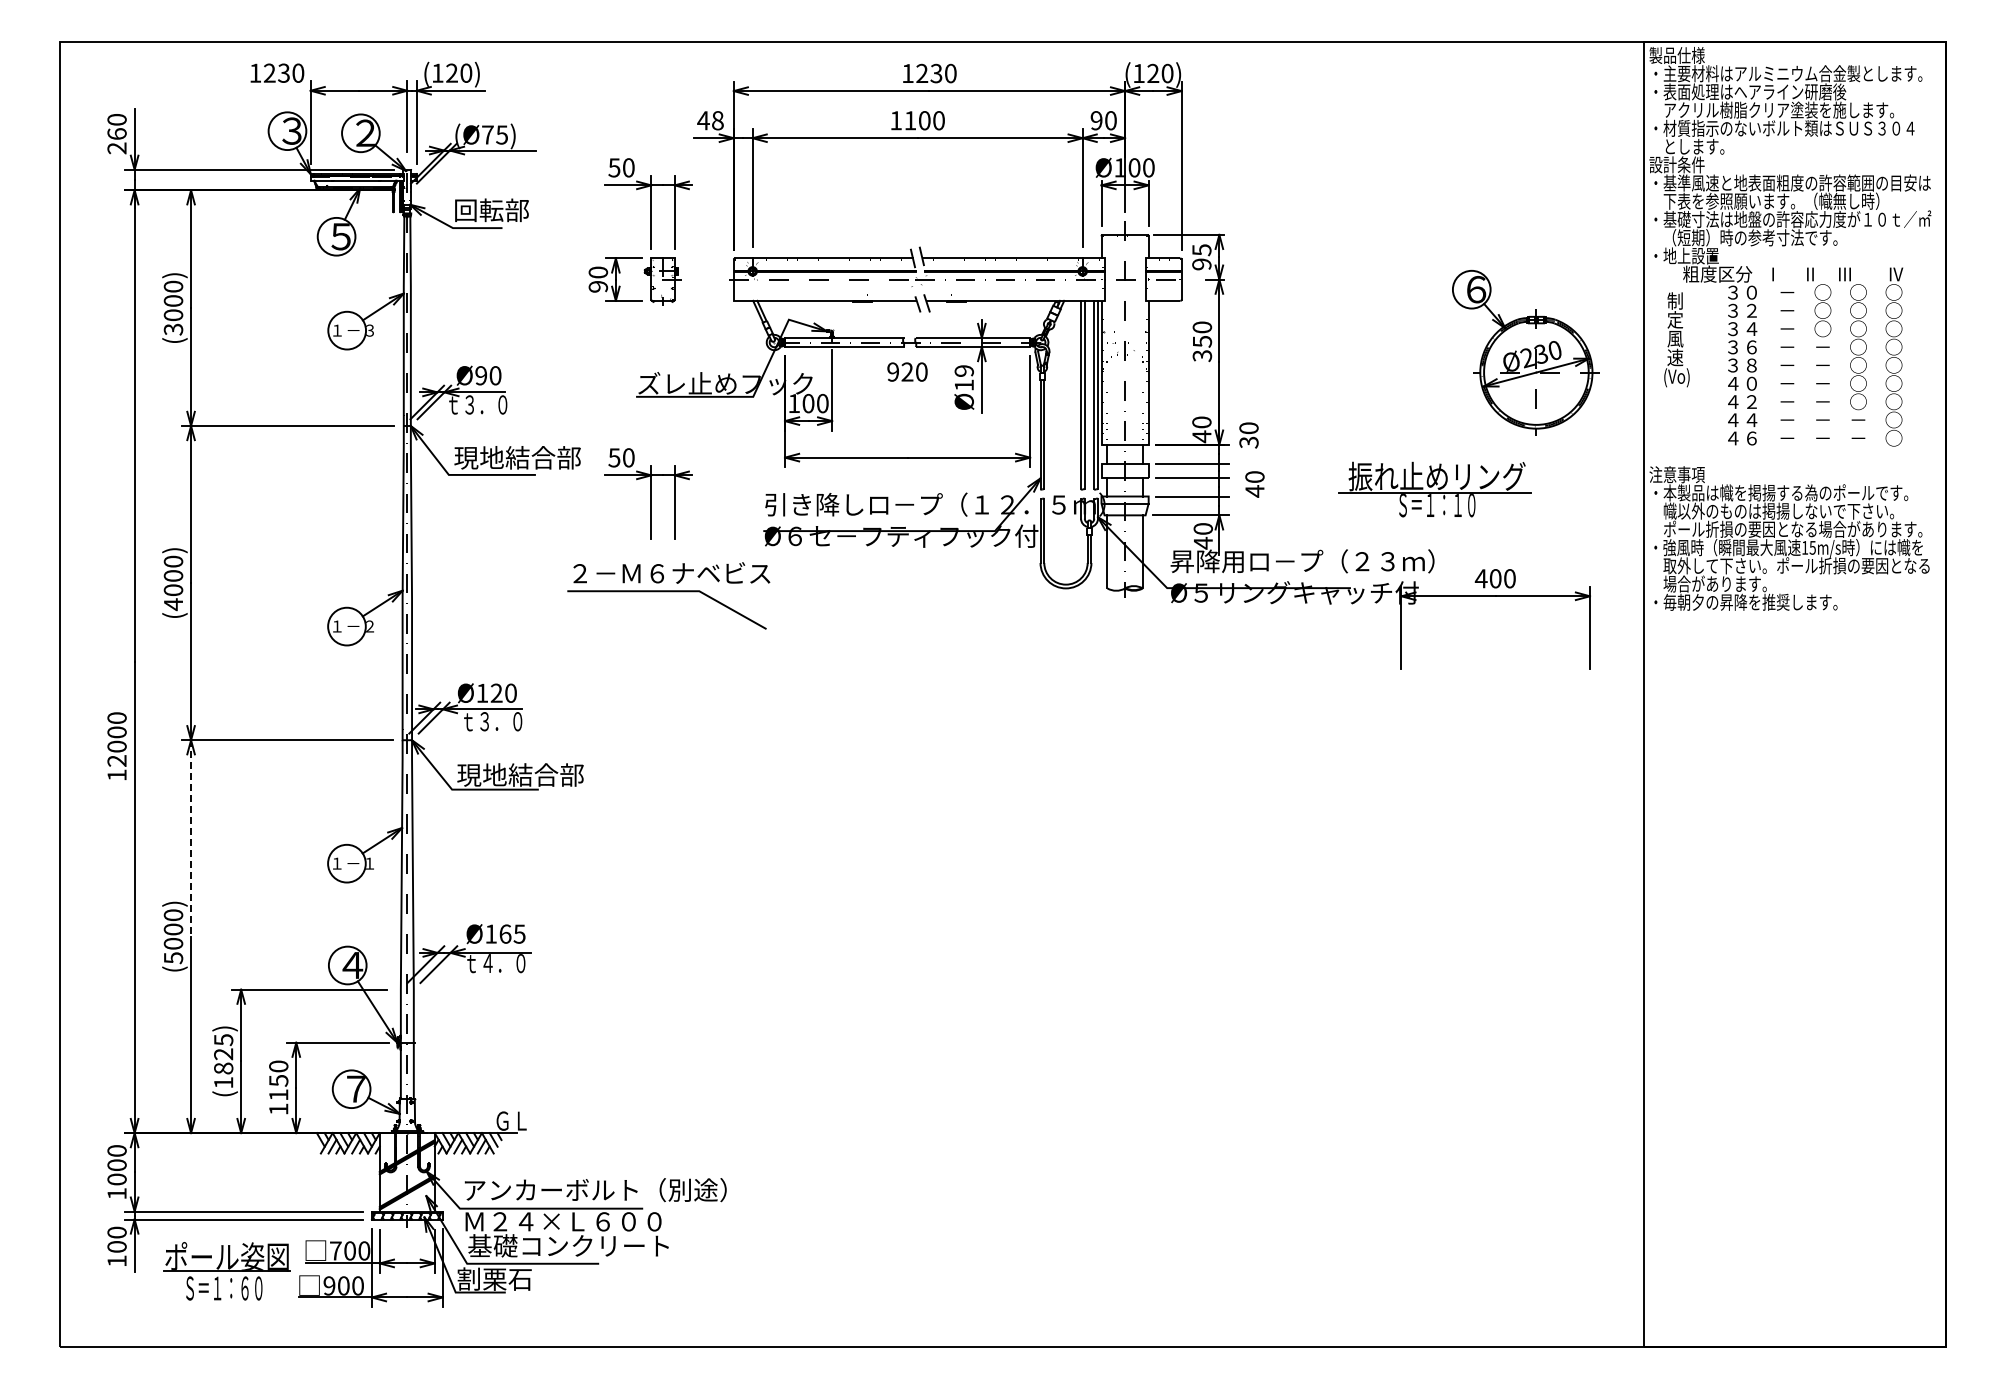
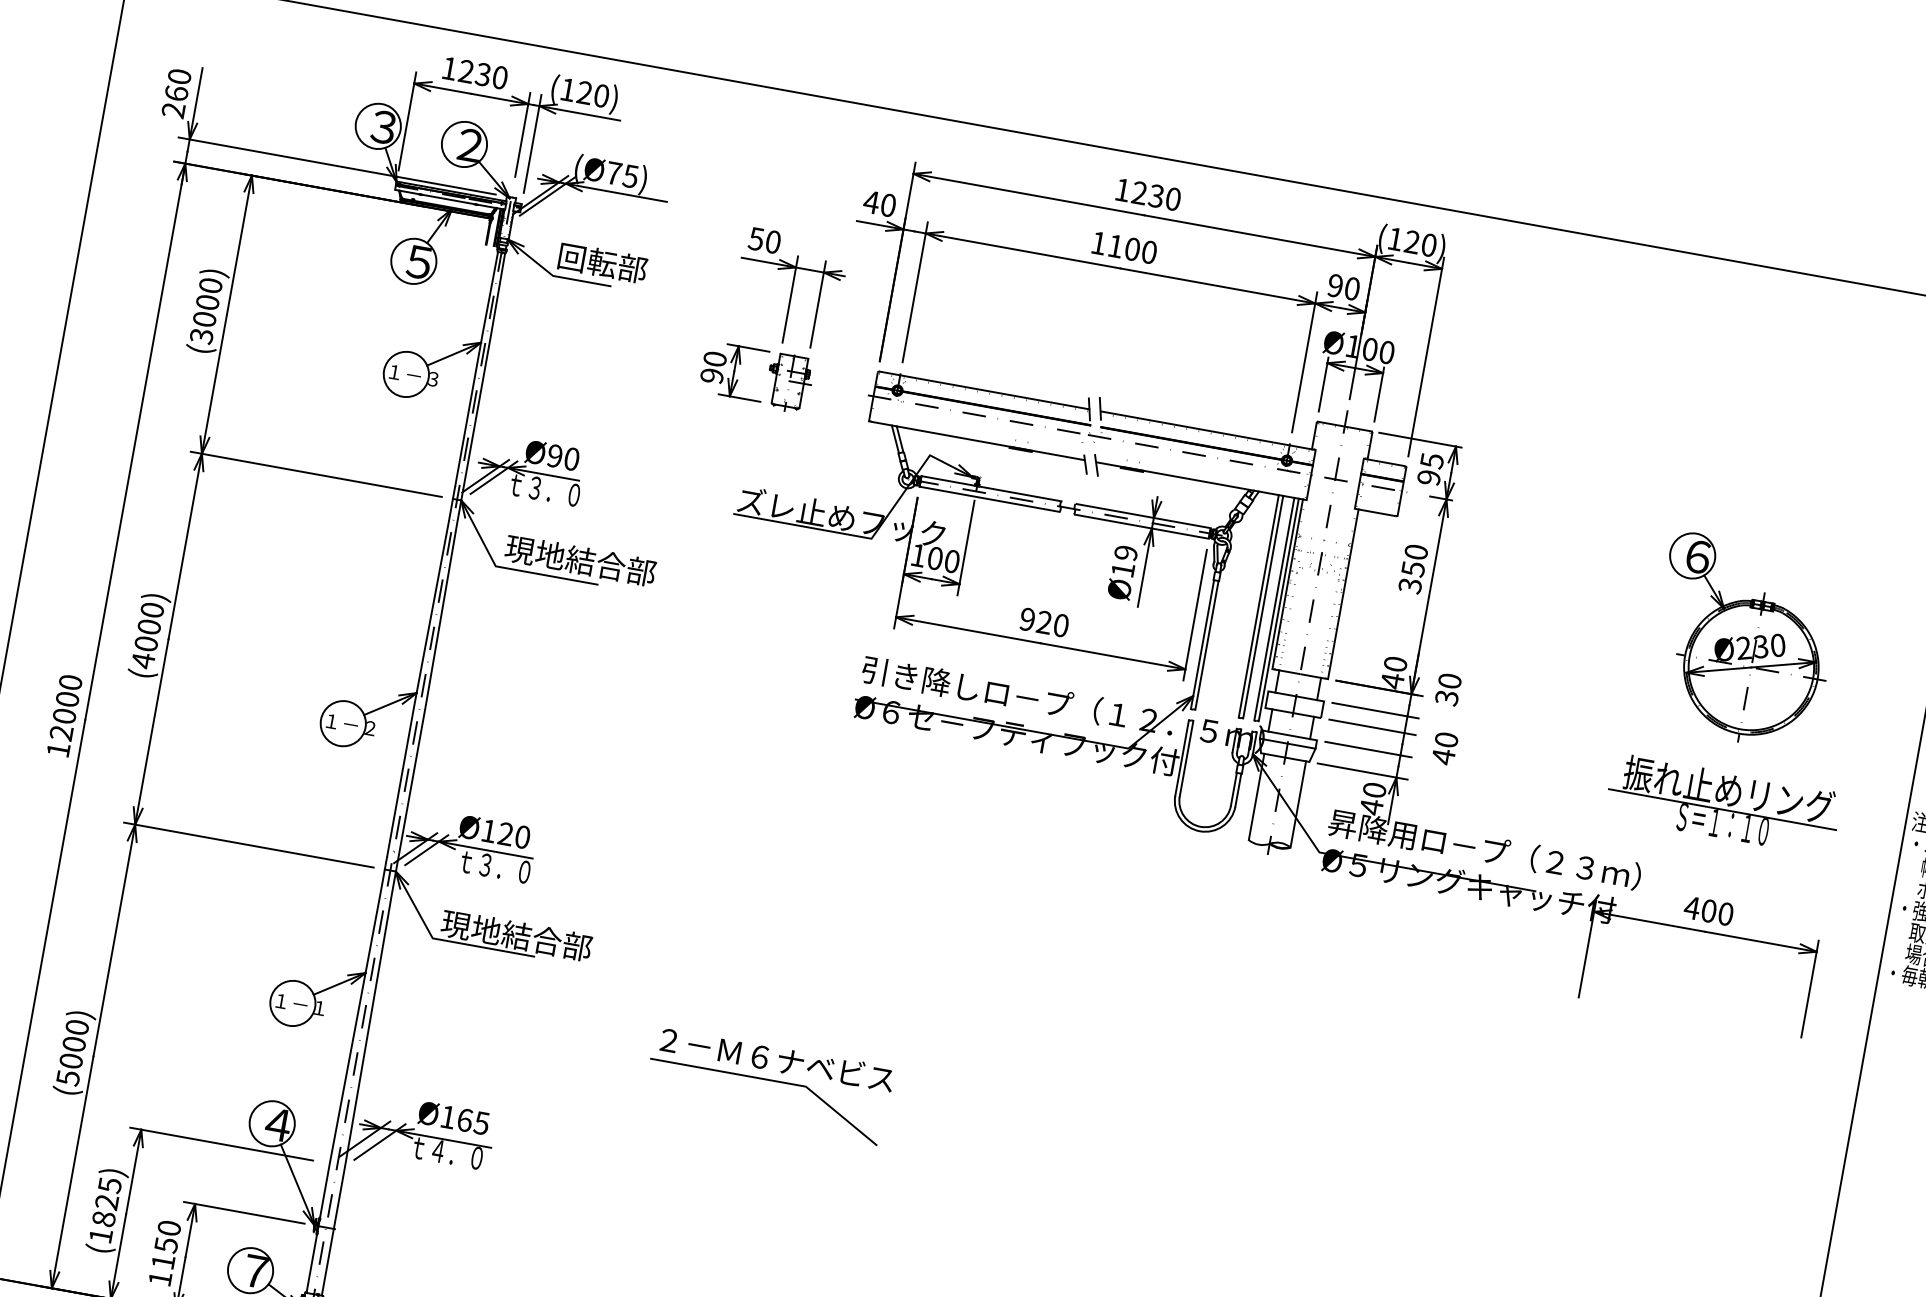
text: (277, 72) -> (475, 72), moved
text: (717, 120) -> (888, 205), 48 -> 40
part: (1525, 352) -> (1742, 641), moved
text: (907, 371) -> (1044, 621), moved
part: (1434, 489) -> (1723, 804), moved
part: (648, 493) -> (727, 630), removed
part: (668, 595) -> (768, 1085), moved
text: (116, 745) -> (64, 714), moved
line: (191, 838) -> (114, 940), dashed -> solid

